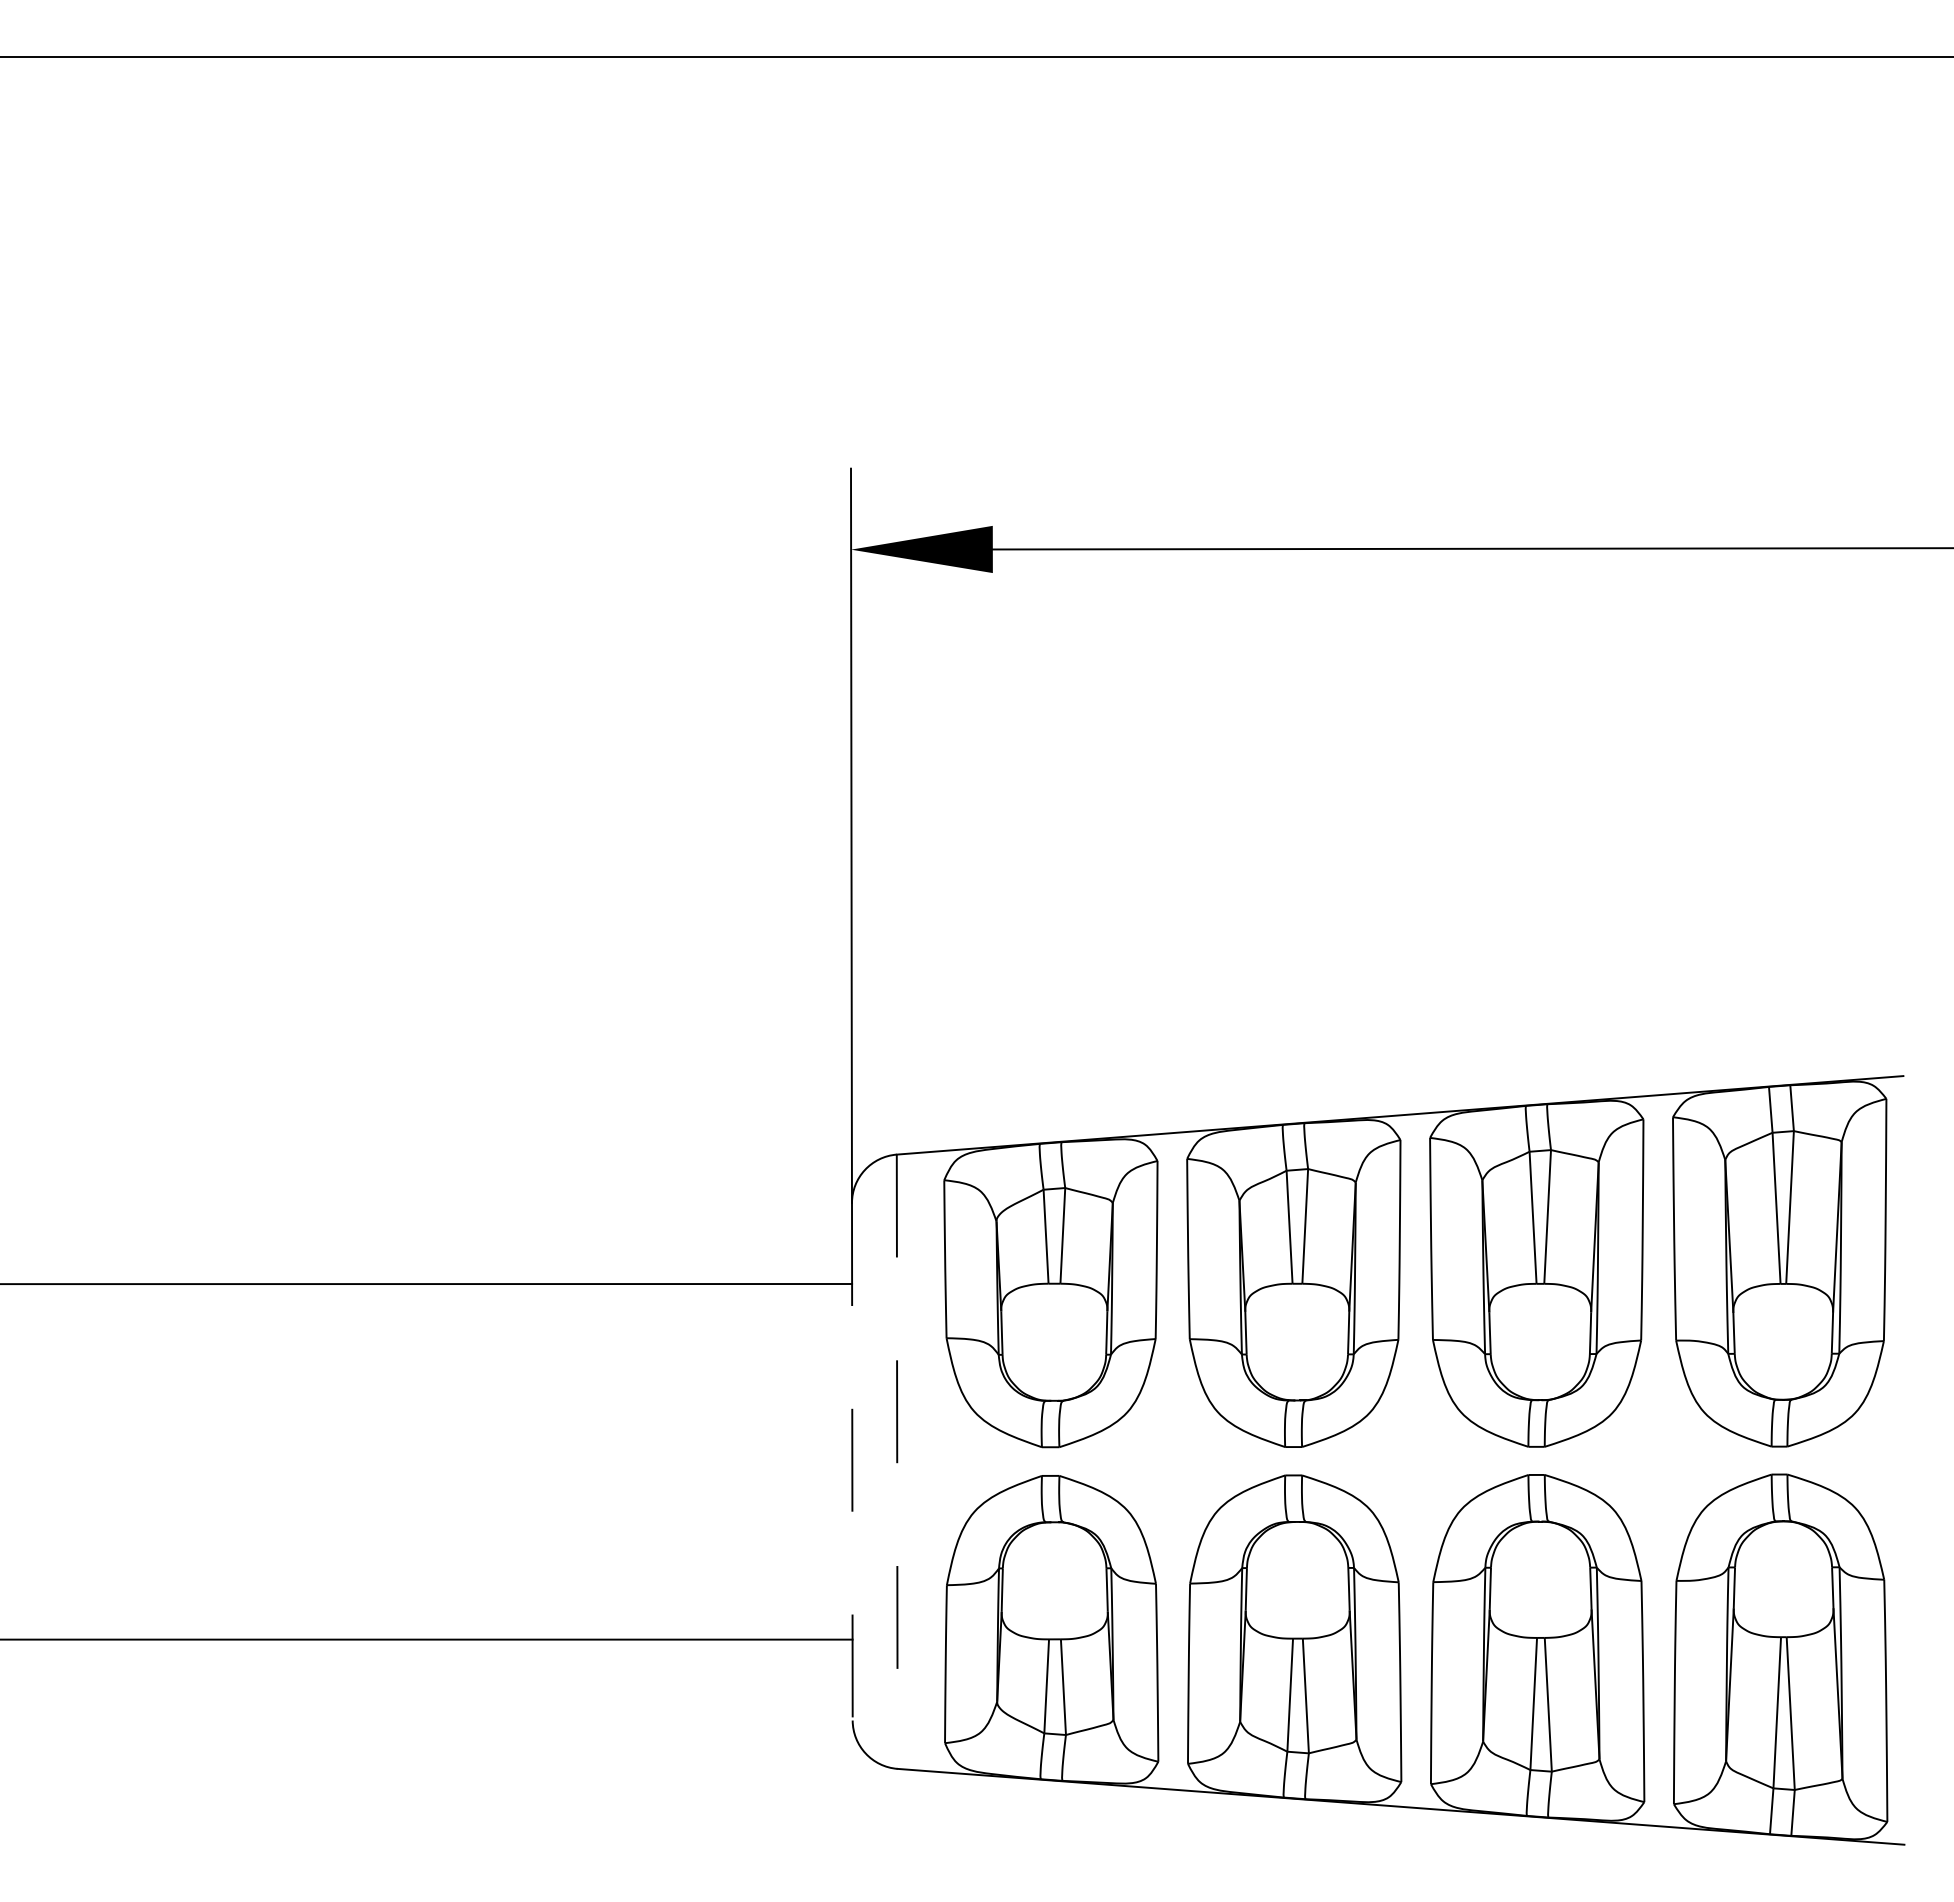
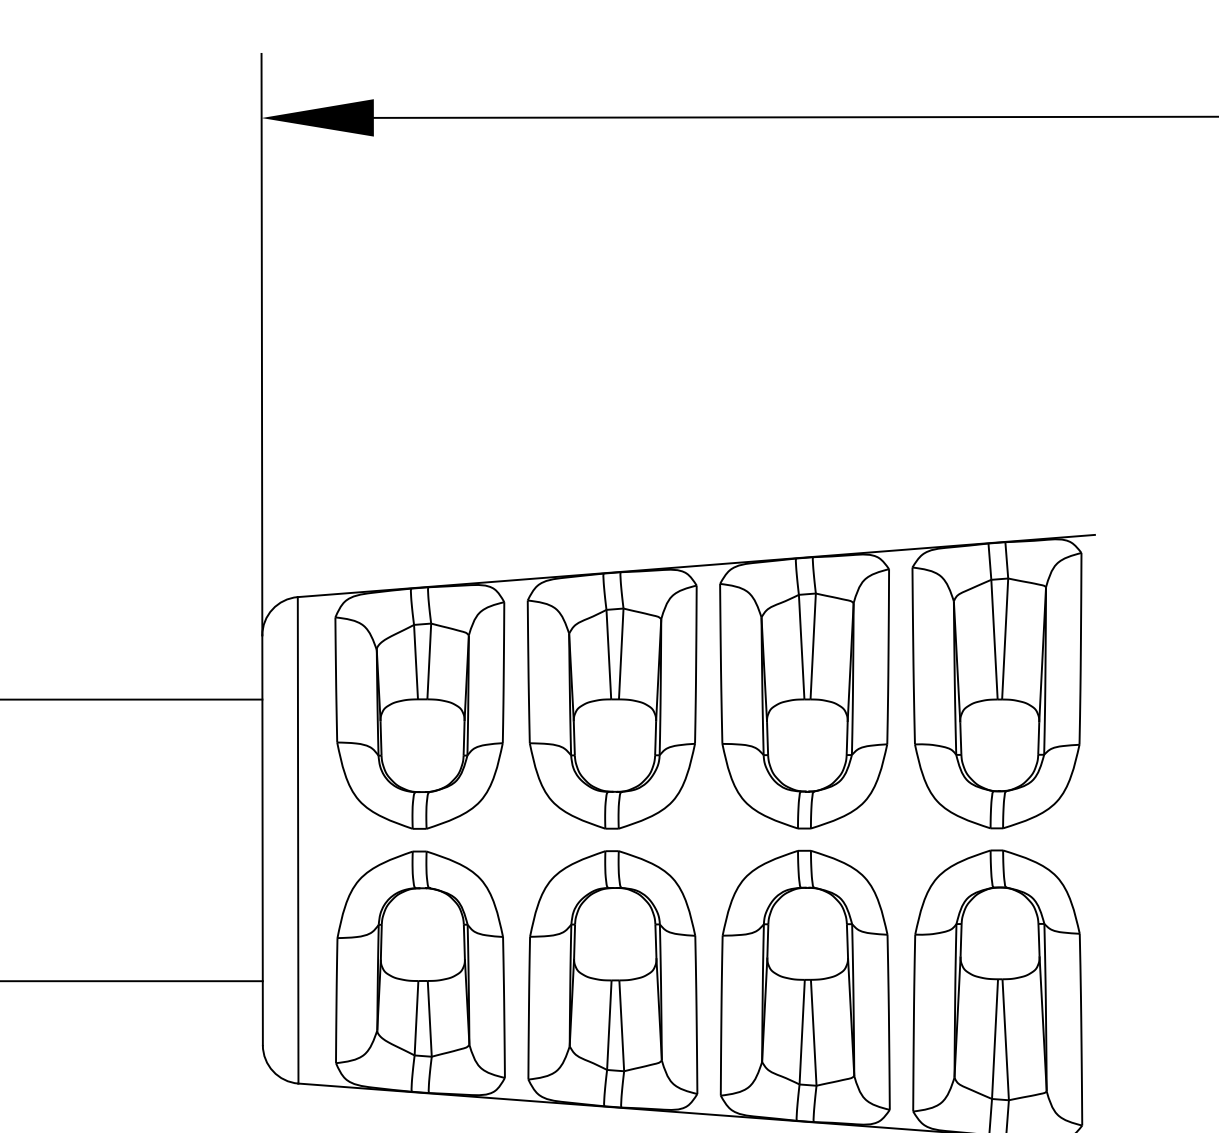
line: (852, 1461) -> (262, 840), dashed -> solid
line: (897, 1462) -> (298, 840), dashed -> solid

